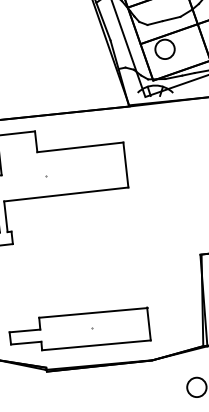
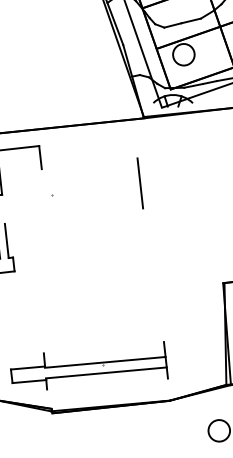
line: (80, 147) -> (89, 163), removed
line: (66, 194) -> (74, 216), removed
line: (93, 312) -> (105, 361), moved
line: (96, 345) -> (106, 373), moved

